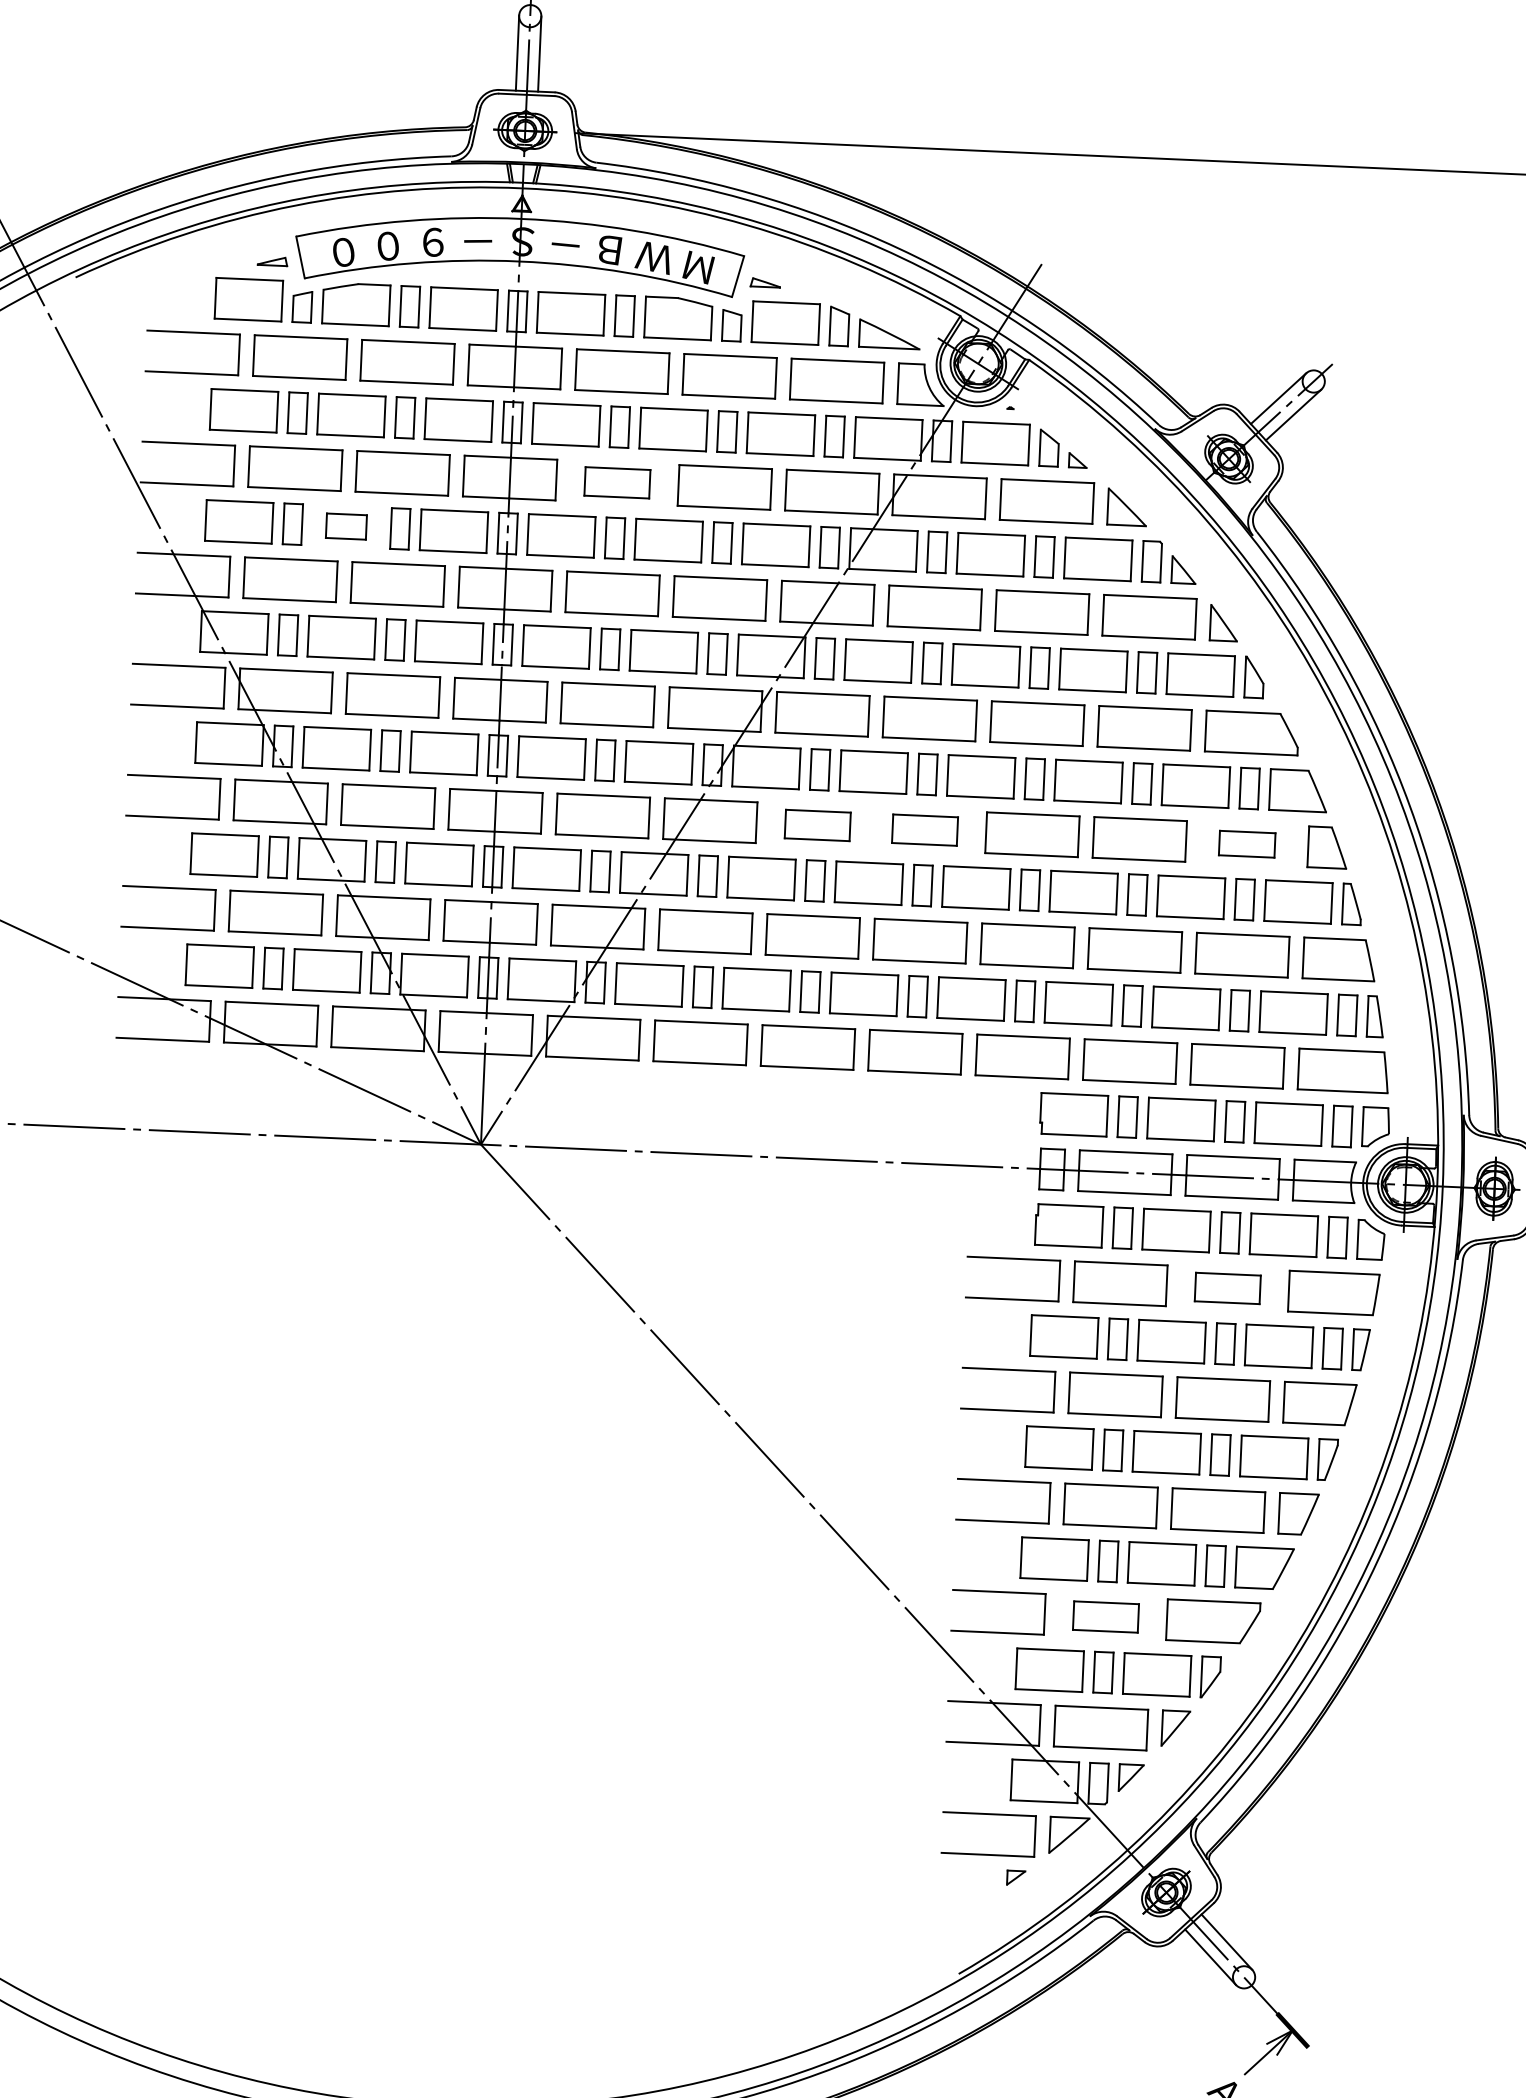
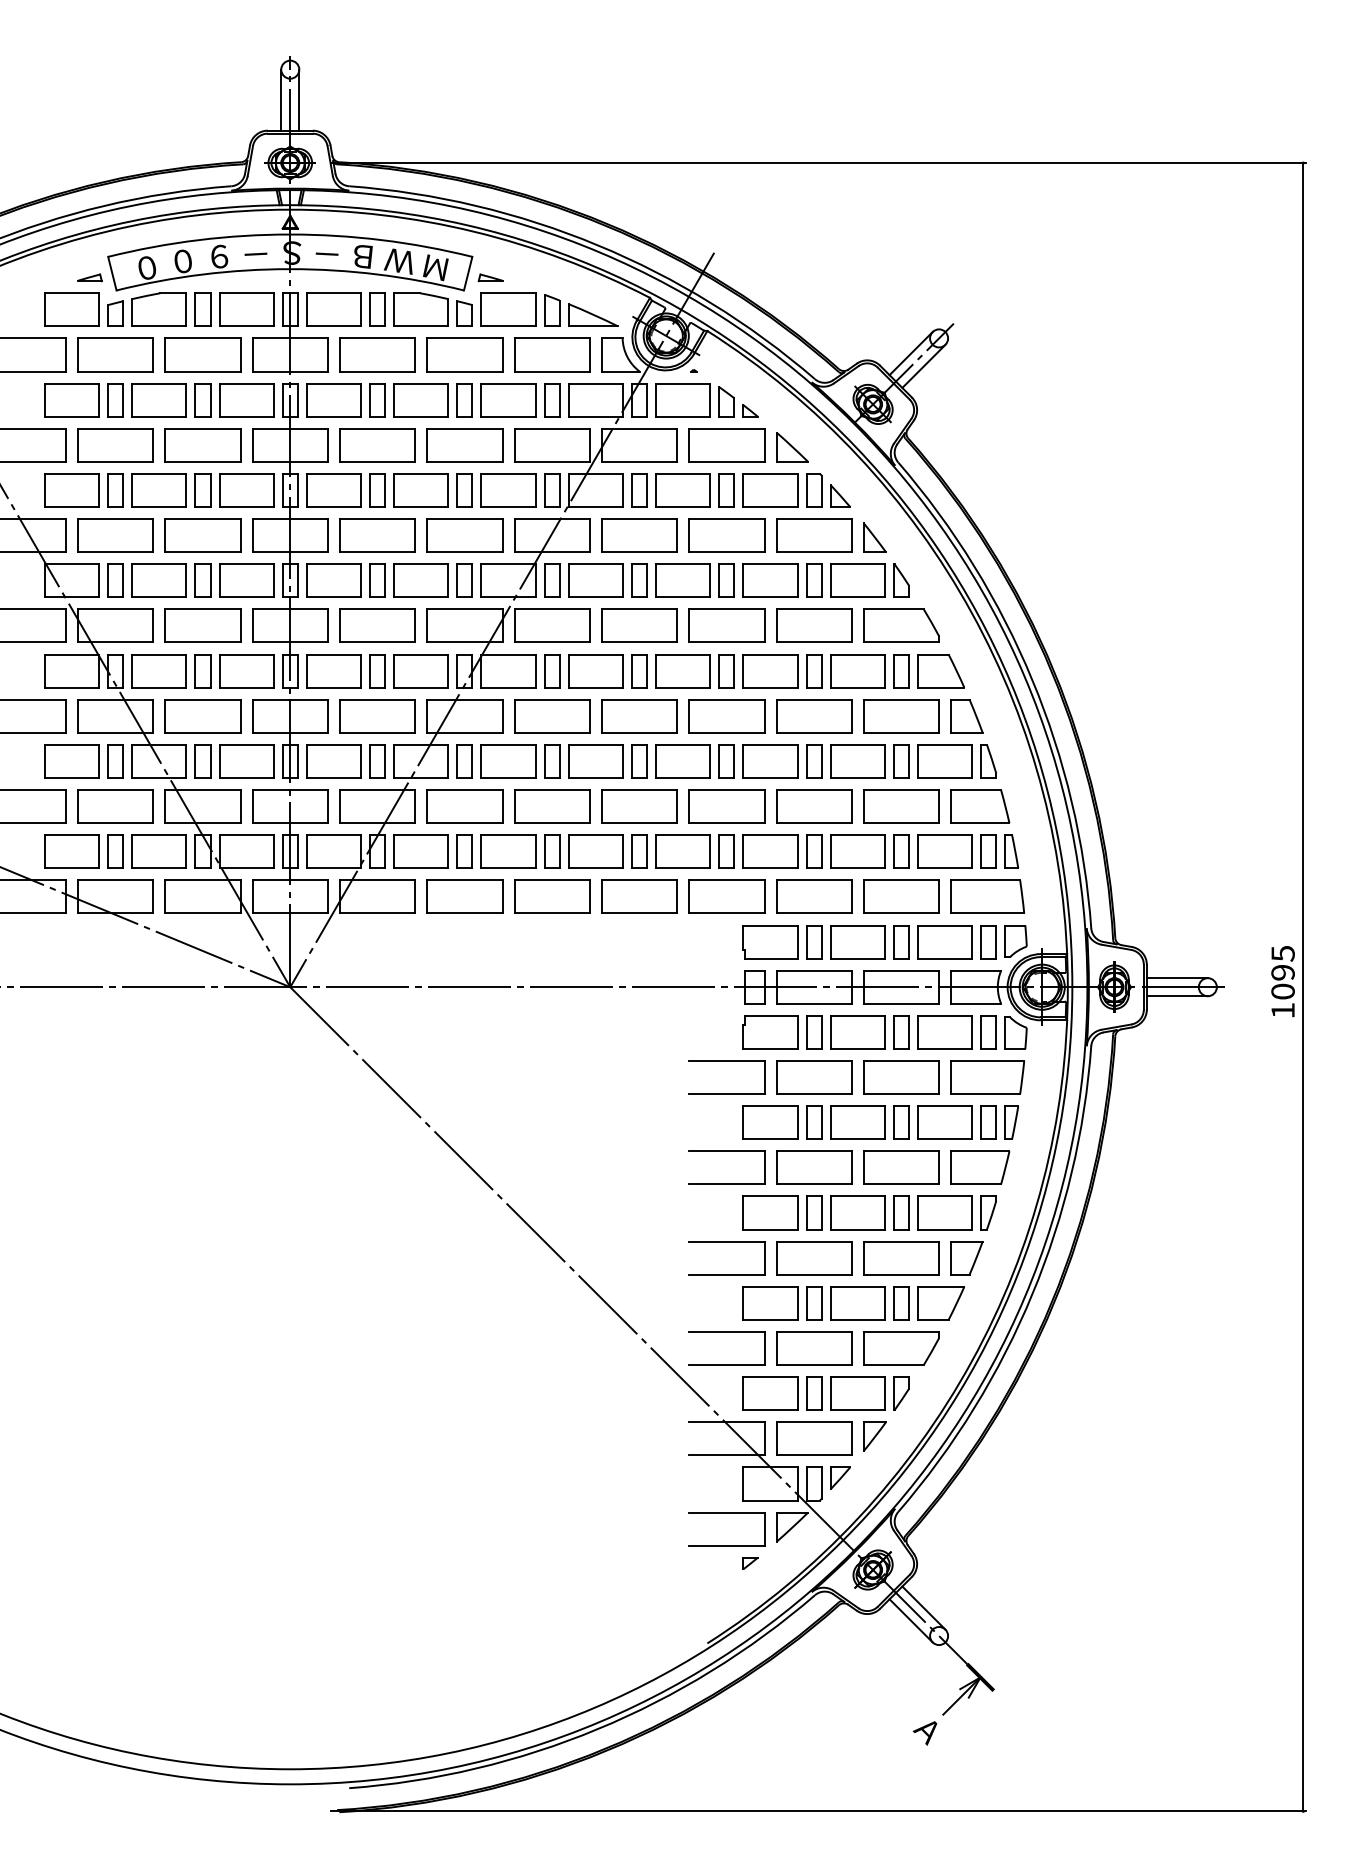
part: (617, 483) -> (377, 445), size x1.43
part: (345, 526) -> (158, 490), size x1.67
part: (818, 825) -> (552, 716), size x1.43
part: (925, 830) -> (639, 716), size x1.43
part: (1247, 844) -> (901, 716), size x1.67
part: (1227, 1288) -> (901, 1077), size x1.43
part: (1106, 1617) -> (814, 1348), size x1.43

